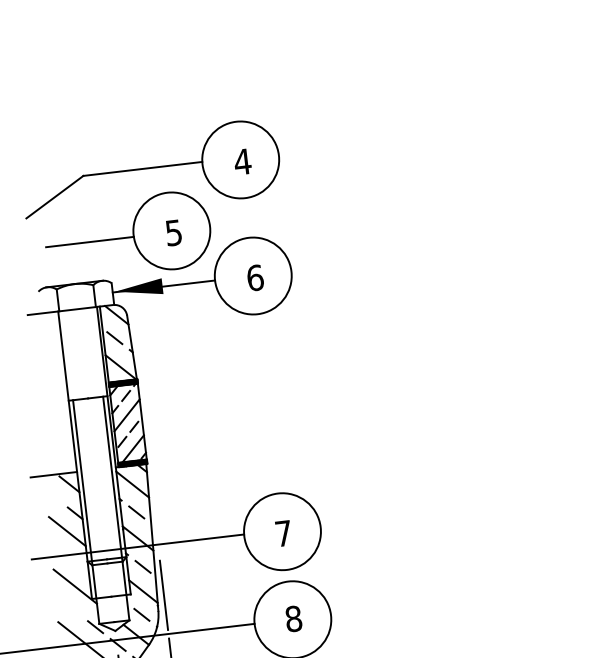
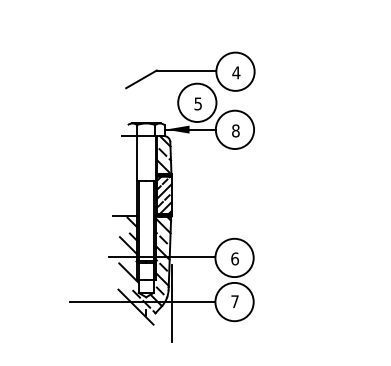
line: (90, 241) -> (156, 103), removed
text: (254, 277) -> (235, 130), 6 -> 8
text: (282, 532) -> (234, 258), 7 -> 6
text: (292, 618) -> (234, 301), 8 -> 7

